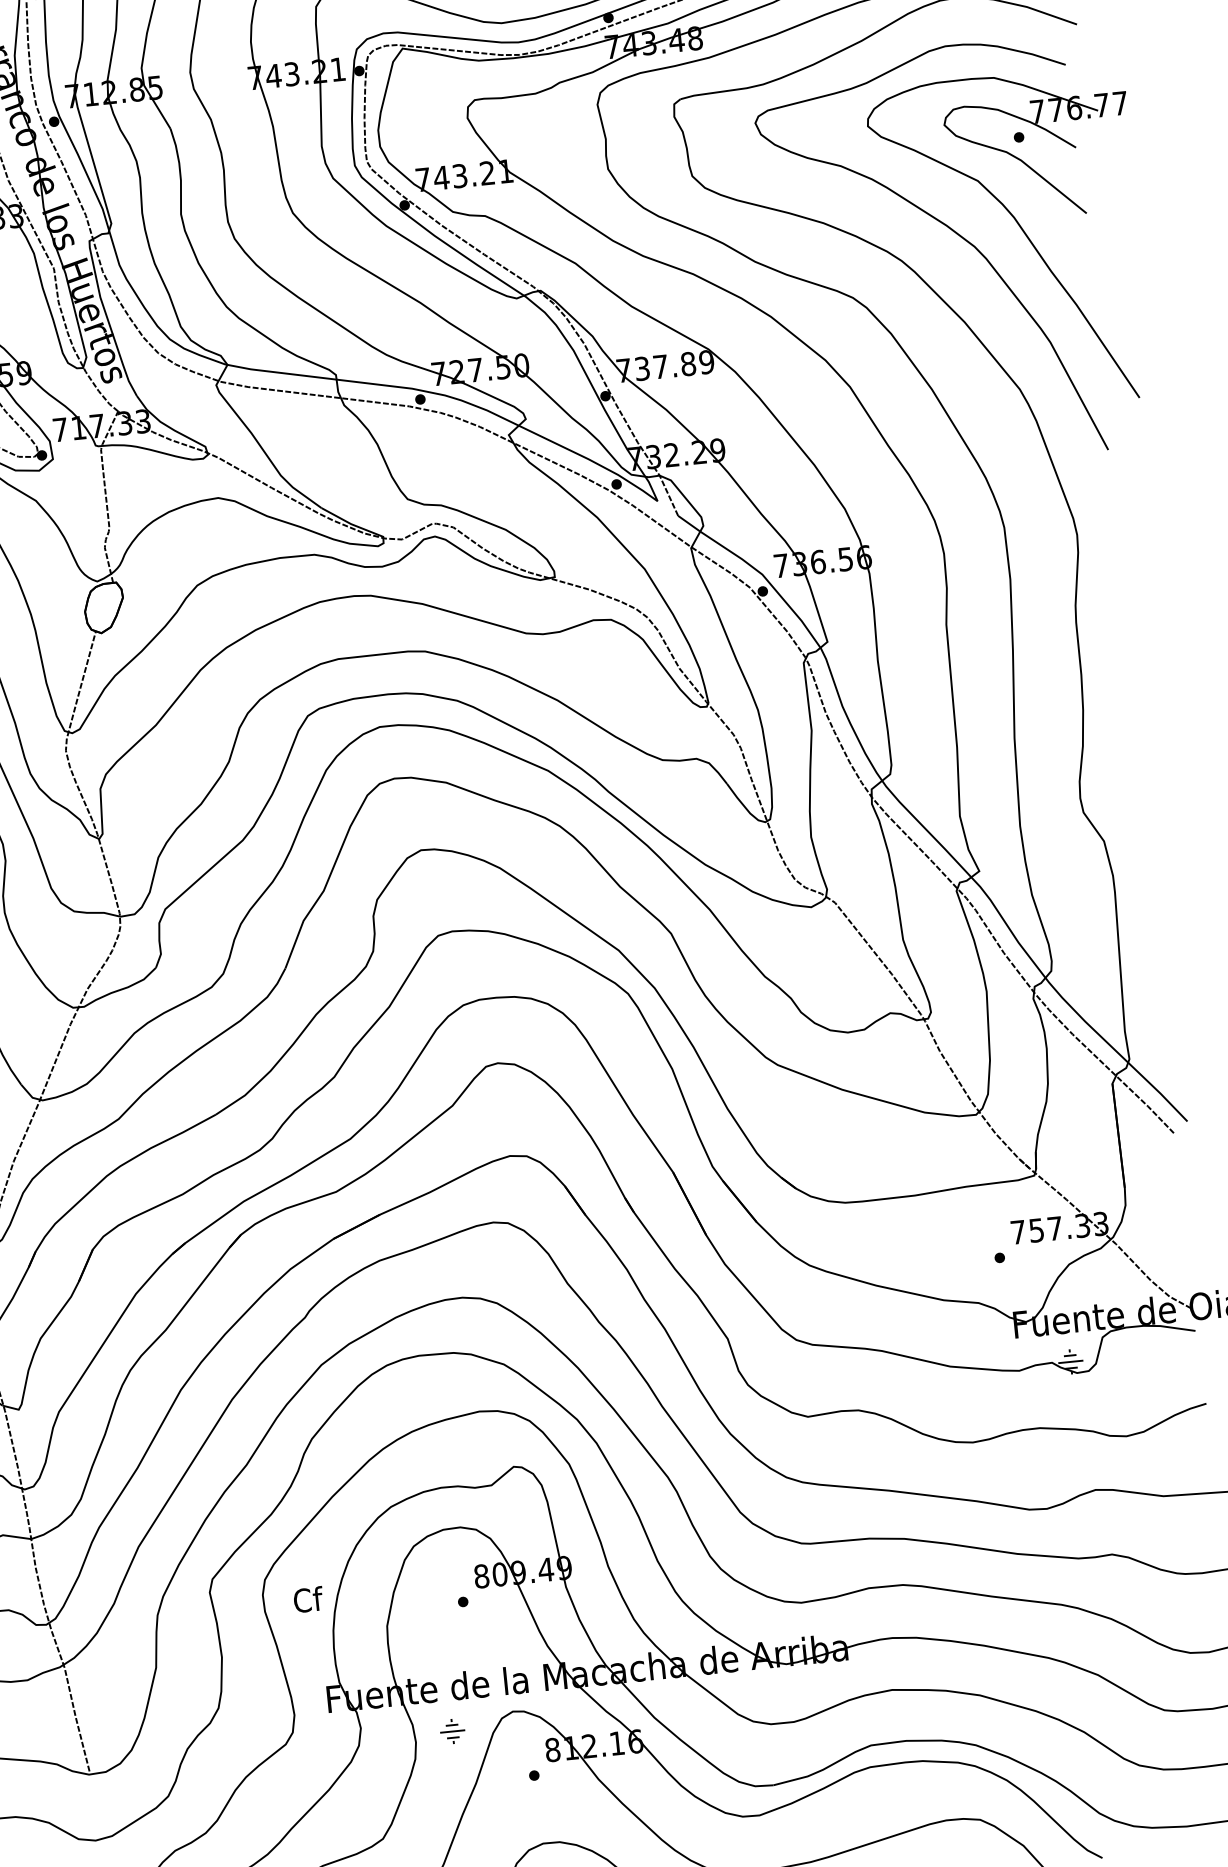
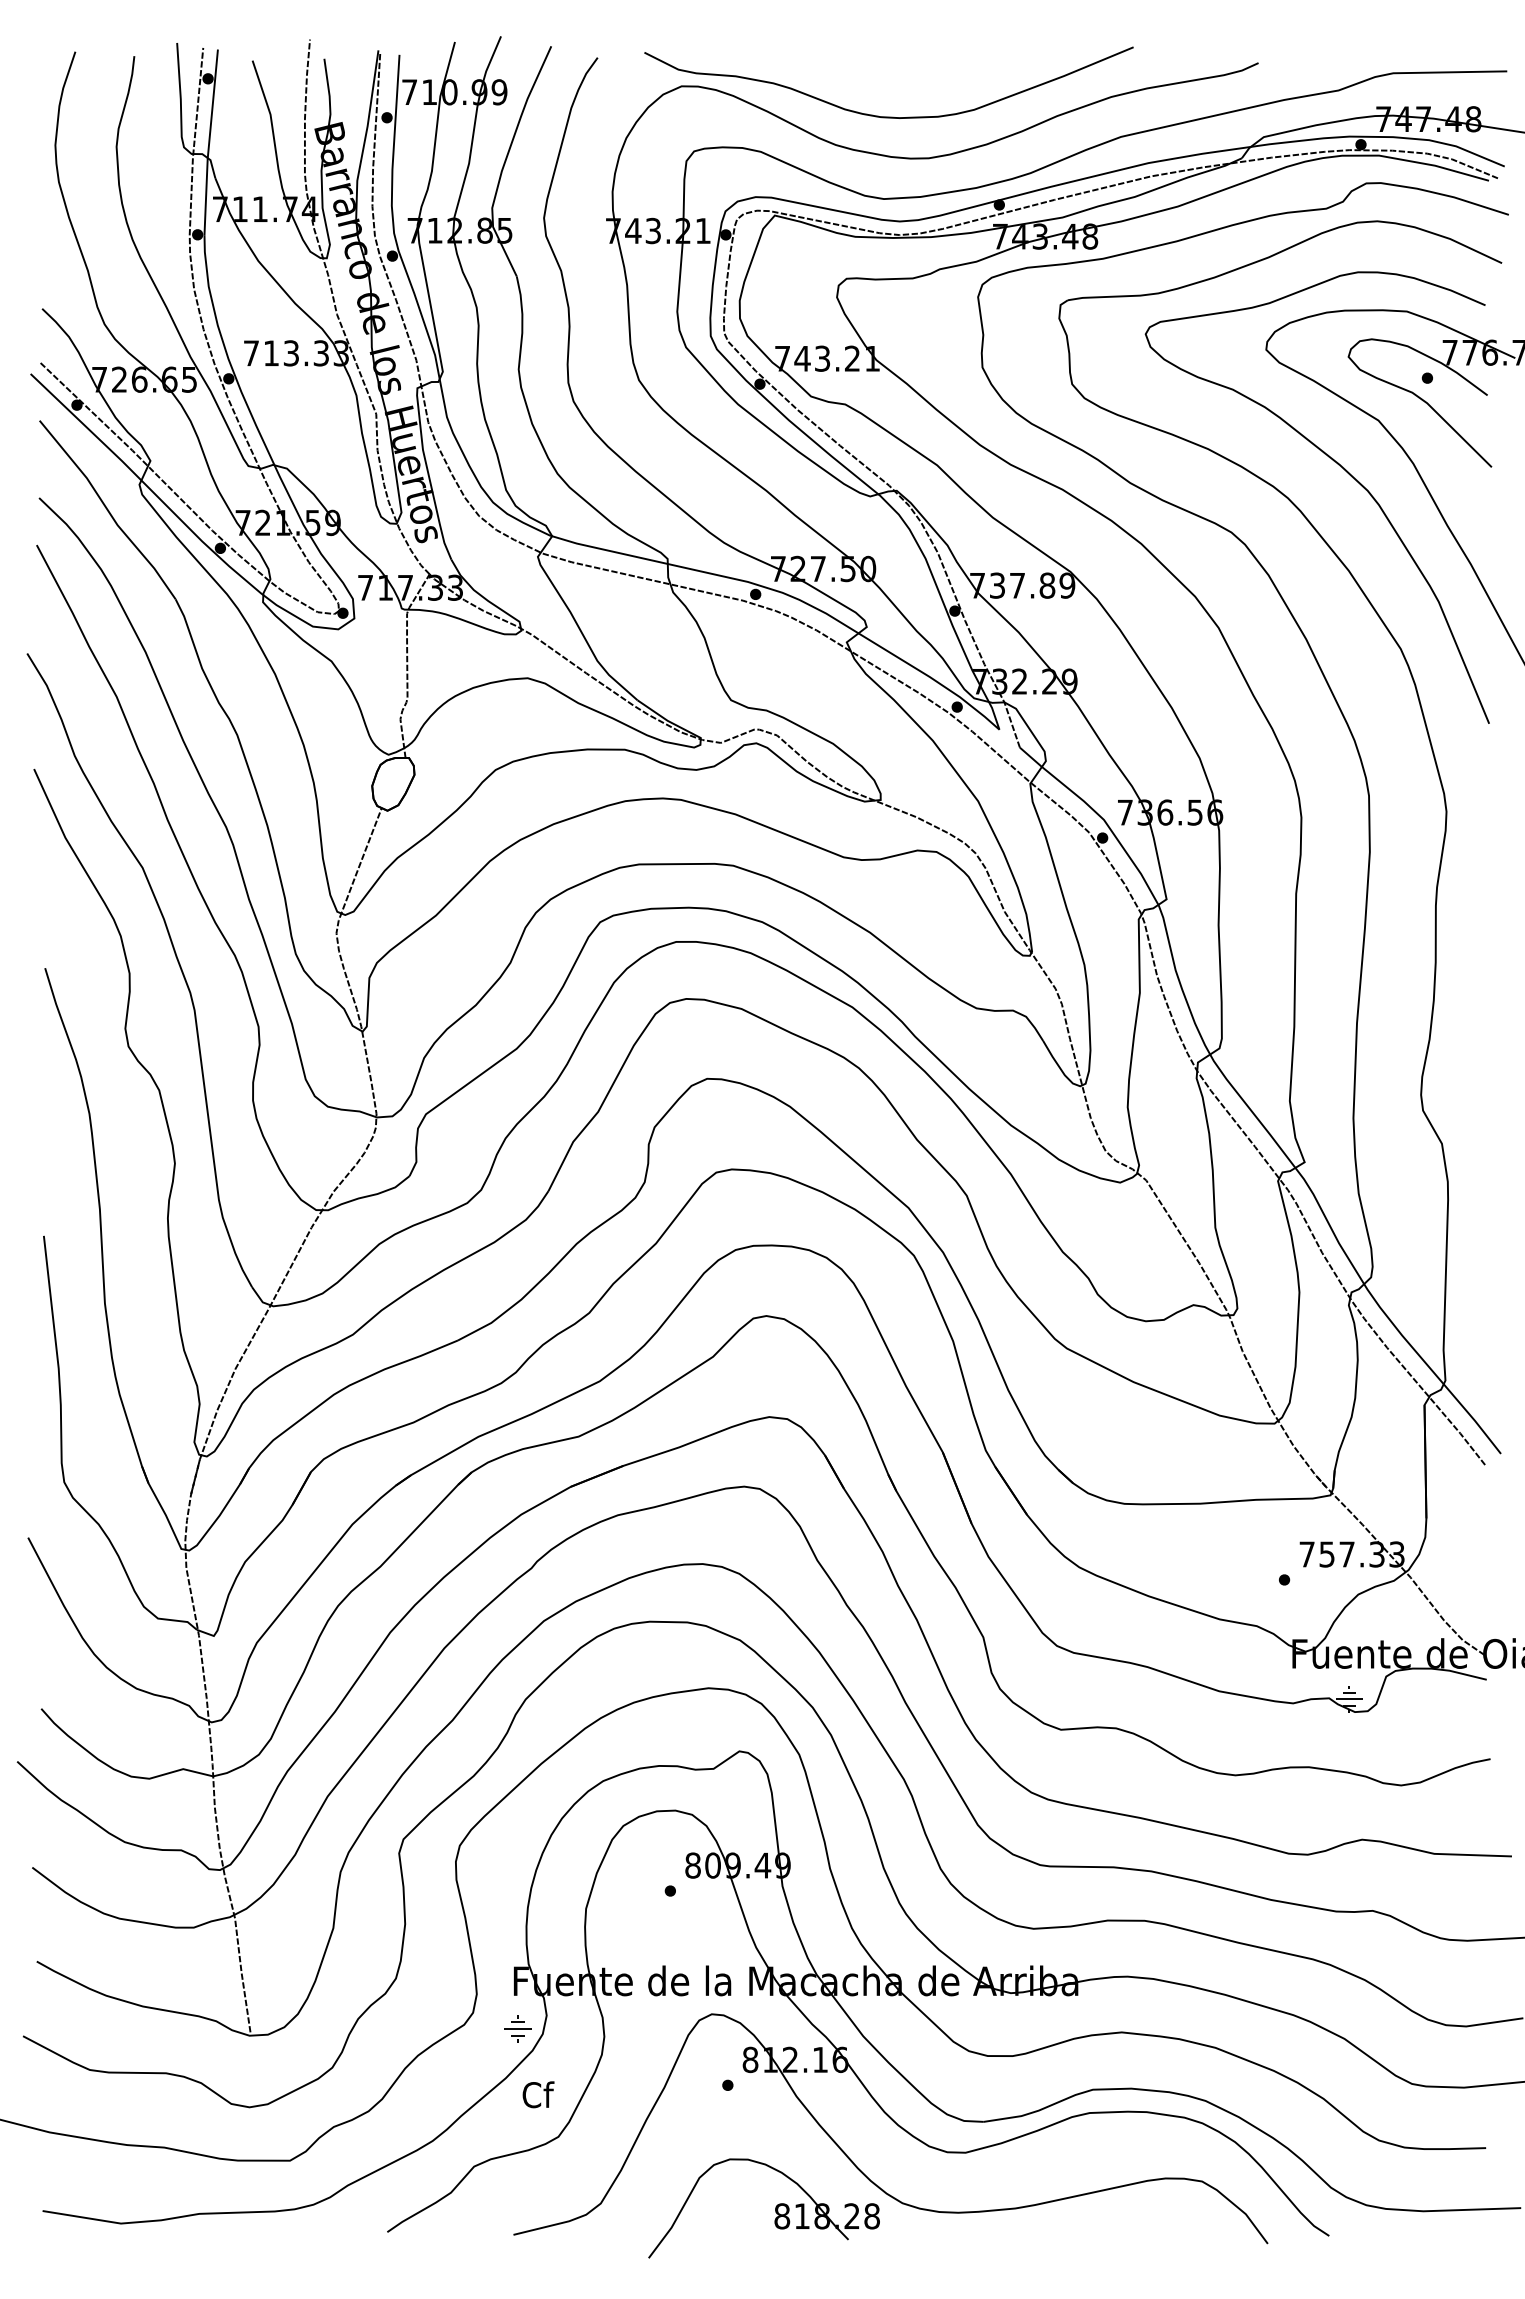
text: (308, 1599) -> (538, 2094), moved
part: (452, 1731) -> (517, 2028), moved

